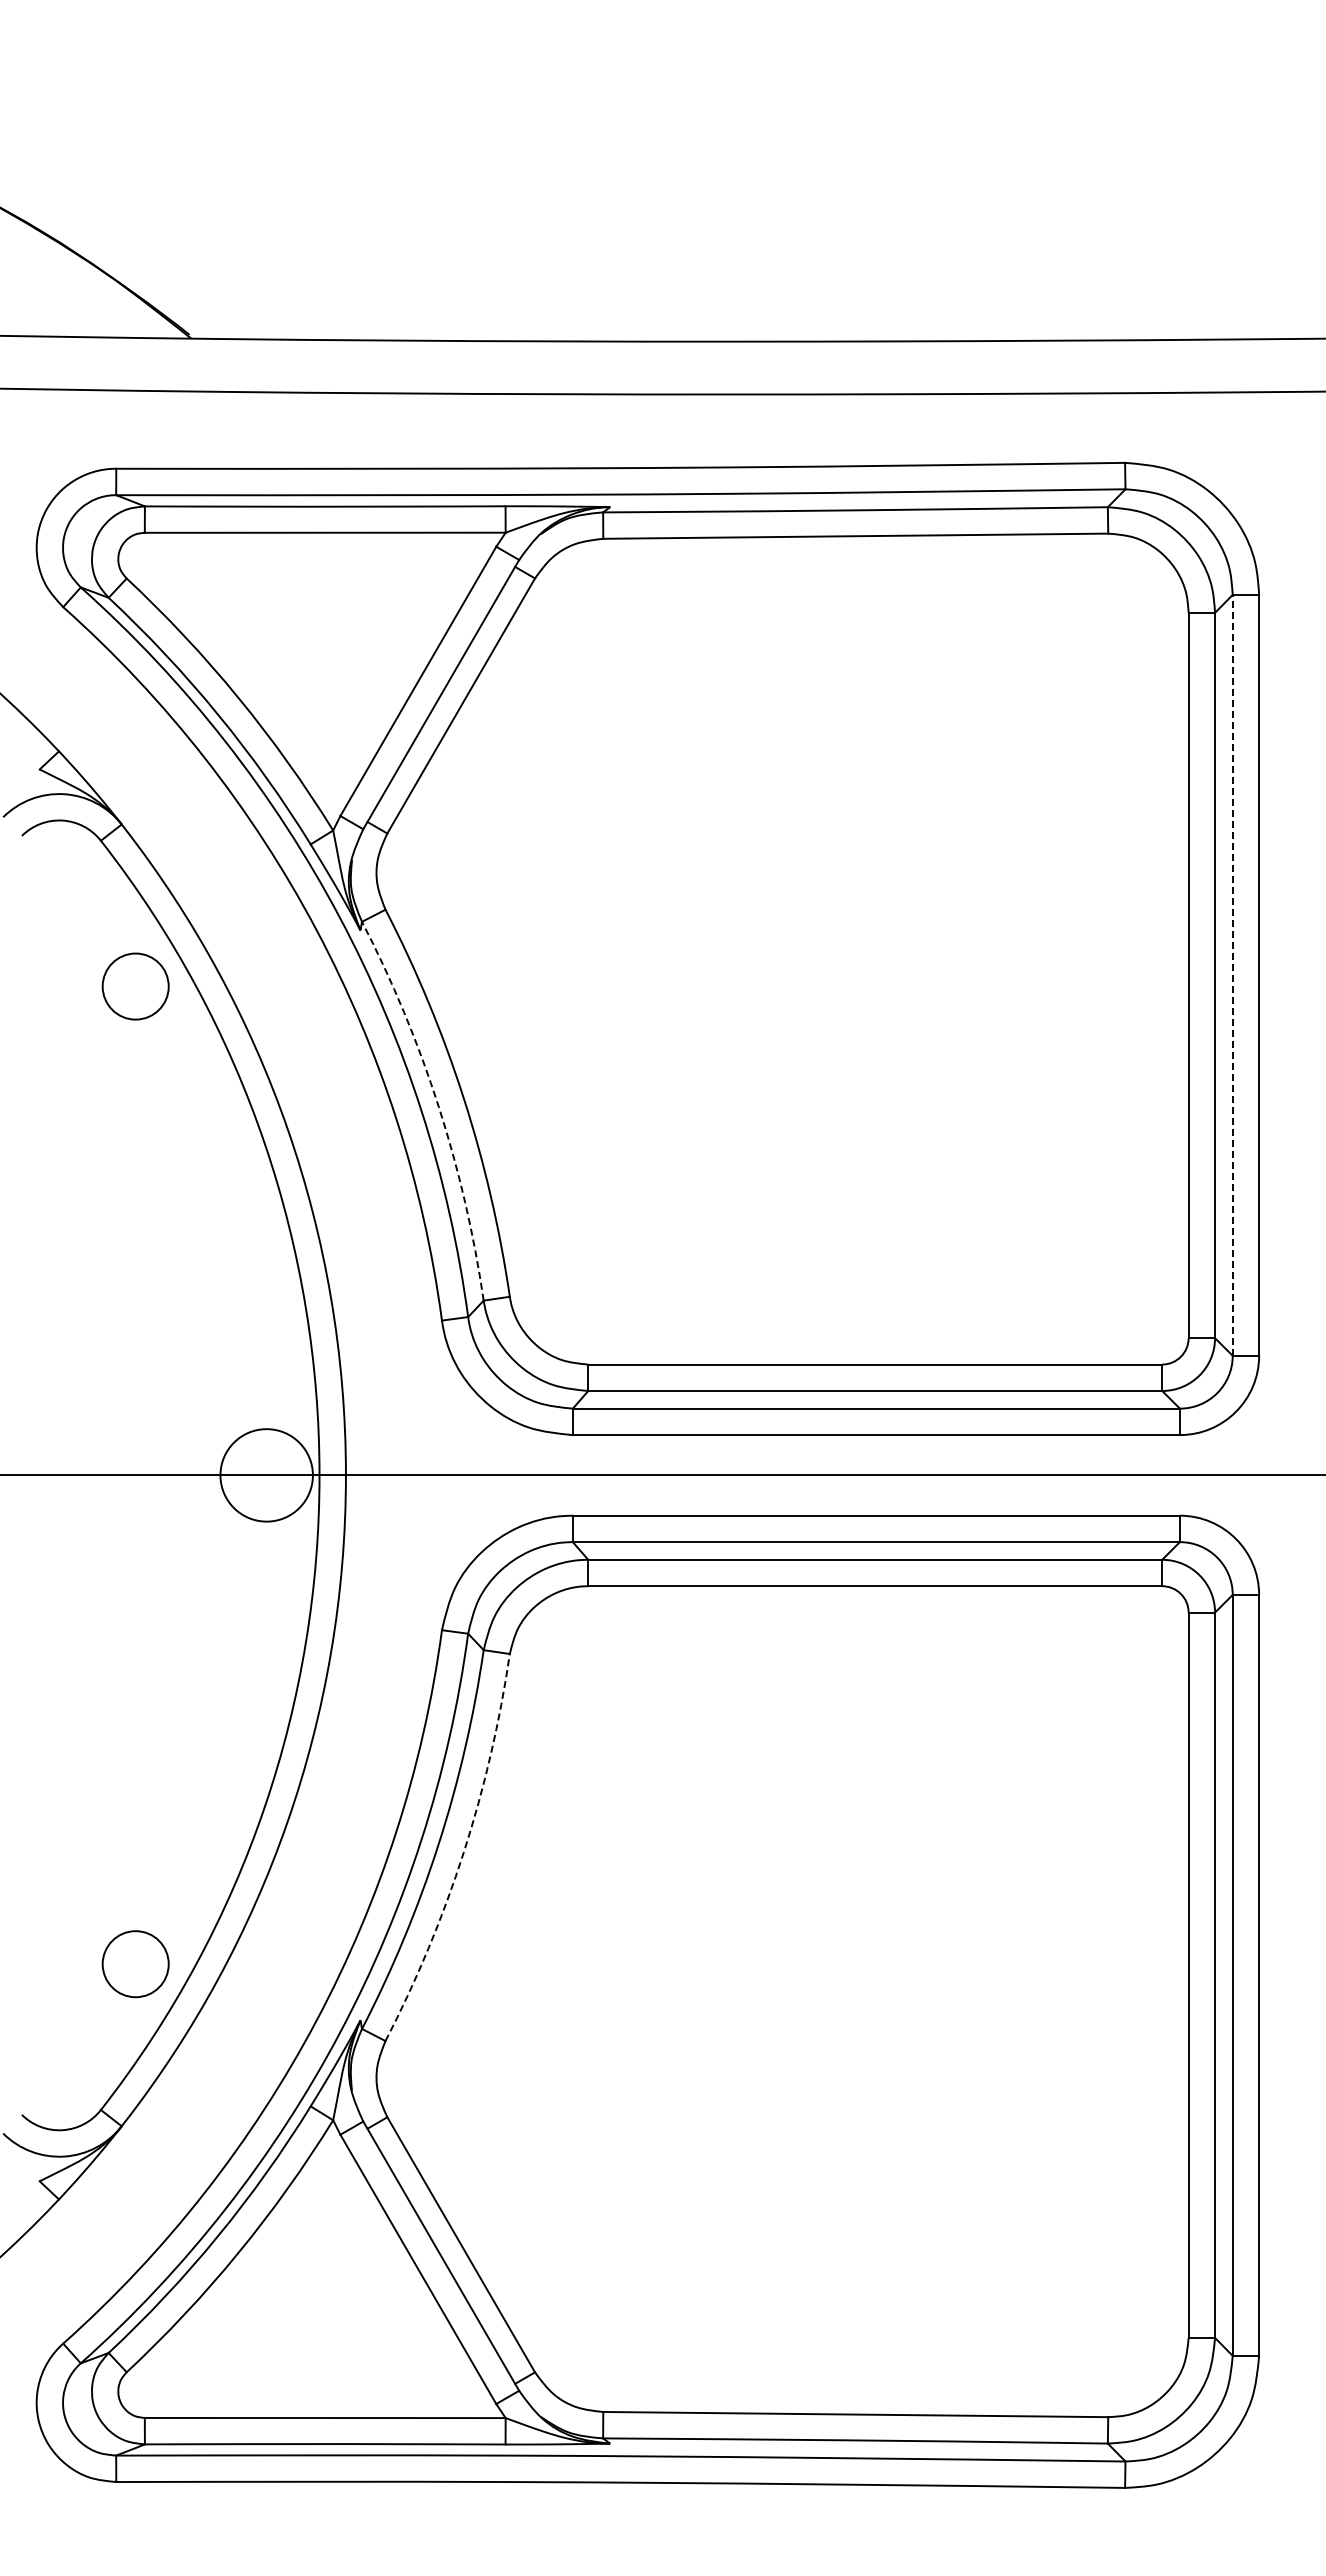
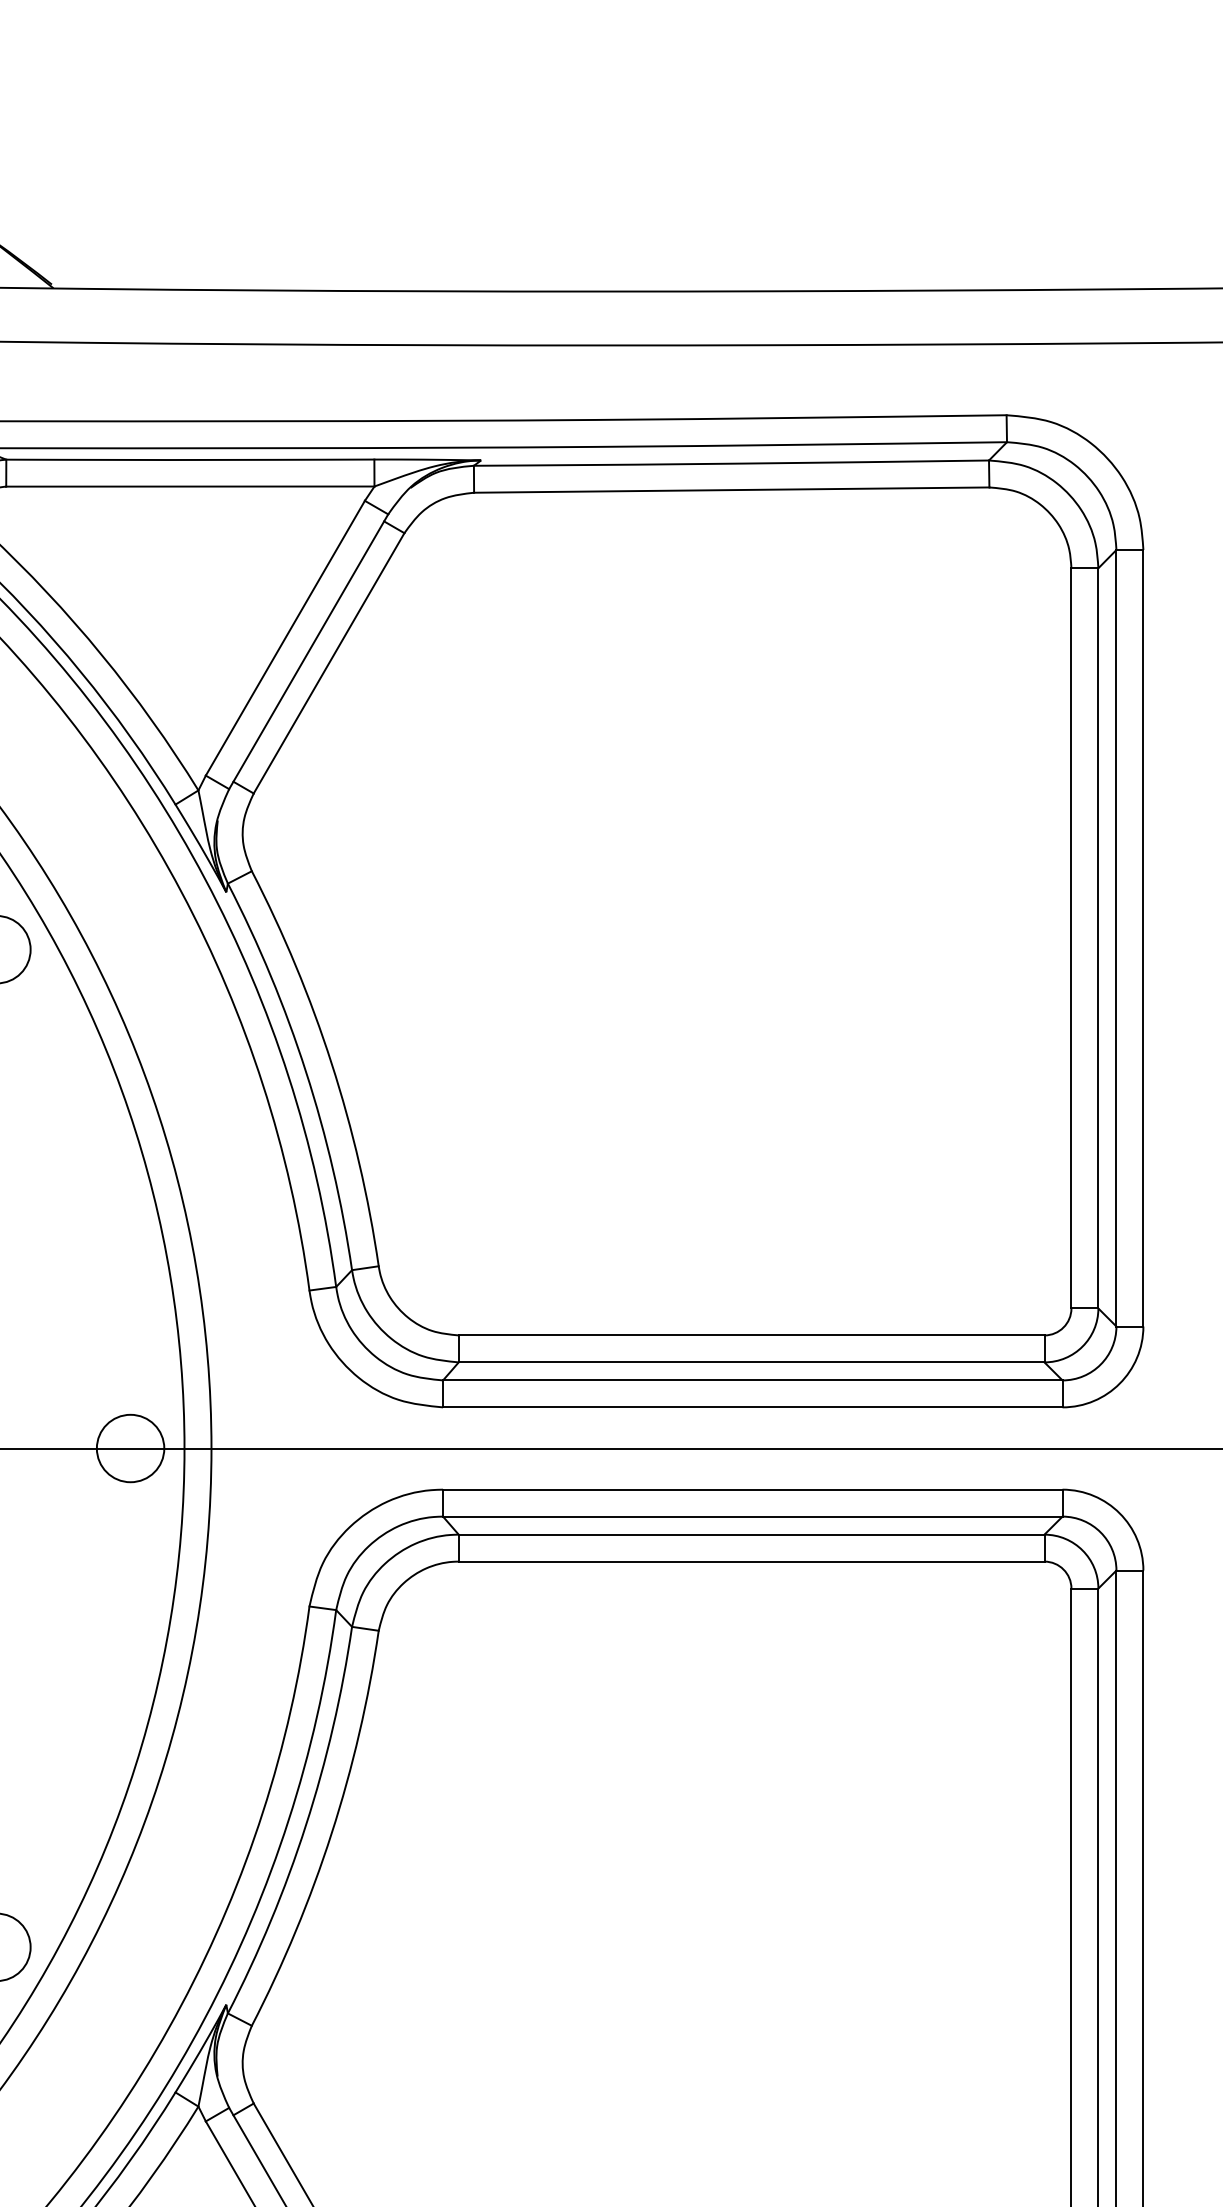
line: (1232, 974) -> (1116, 937), dashed -> solid
arc: (438, 1106) -> (305, 1072), dashed -> solid
circle: (266, 1475) -> (130, 1448), size x0.71
arc: (463, 1852) -> (331, 1833), dashed -> solid

